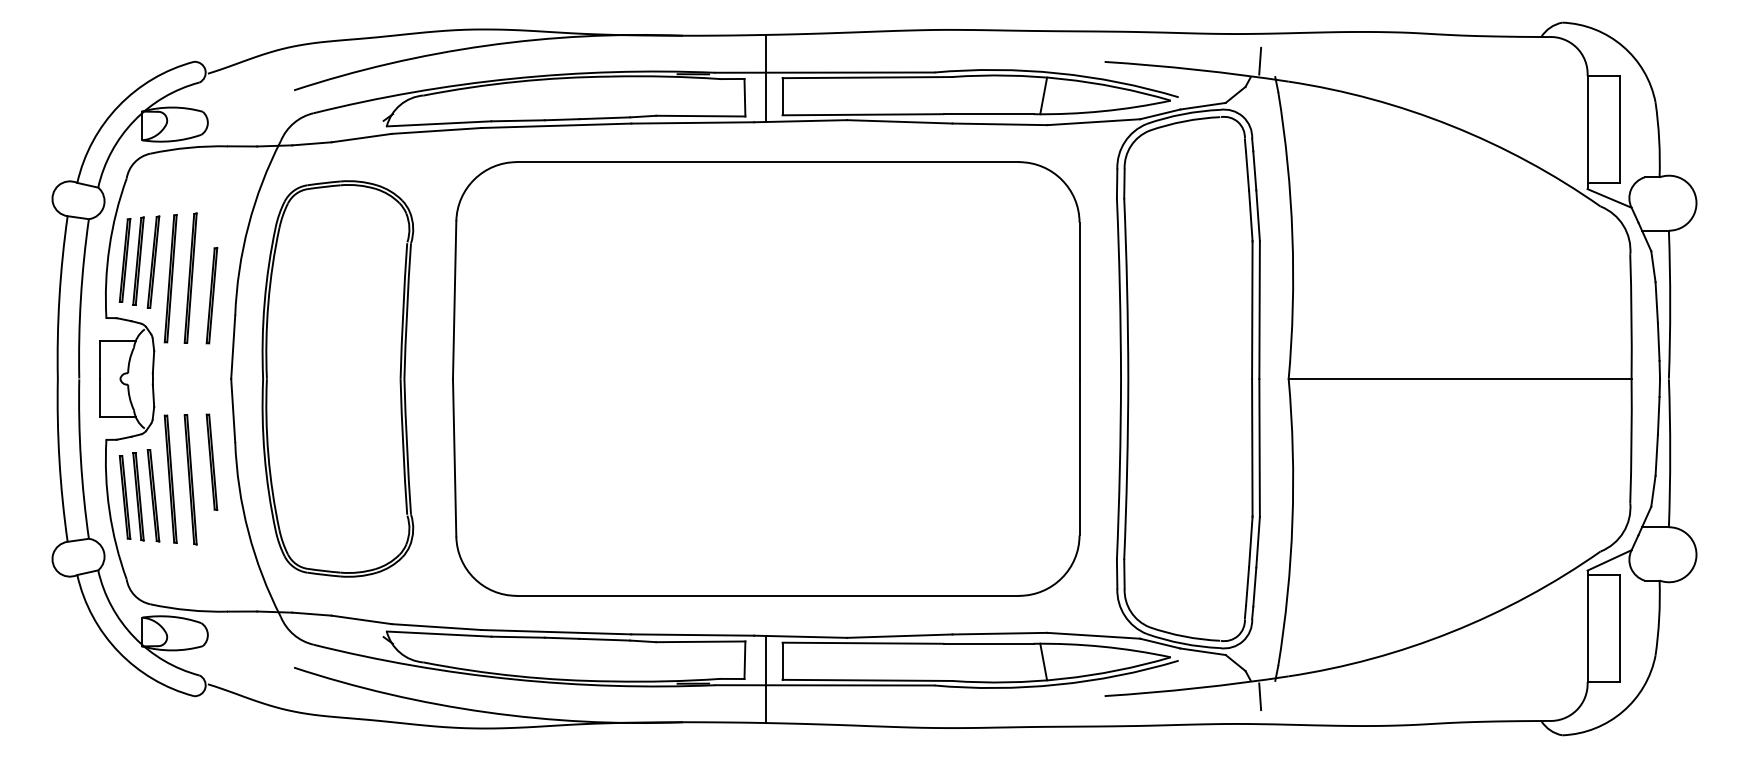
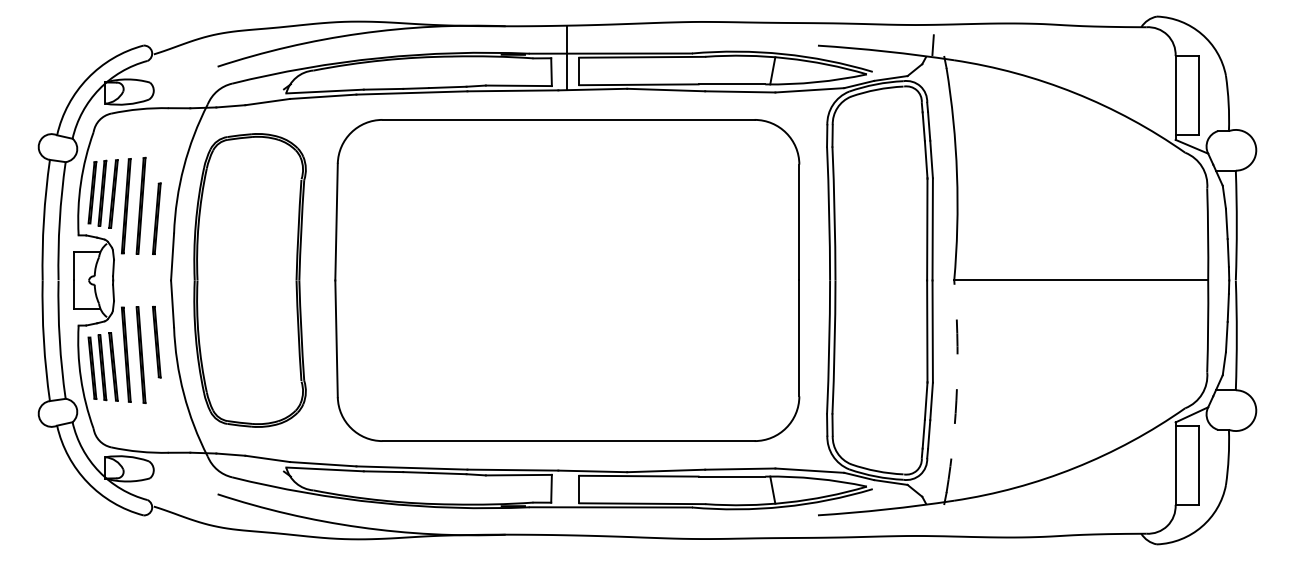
arc: (1292, 522) -> (957, 386), solid -> dashed
line: (765, 678) -> (566, 502), removed
line: (1260, 696) -> (933, 515), removed

